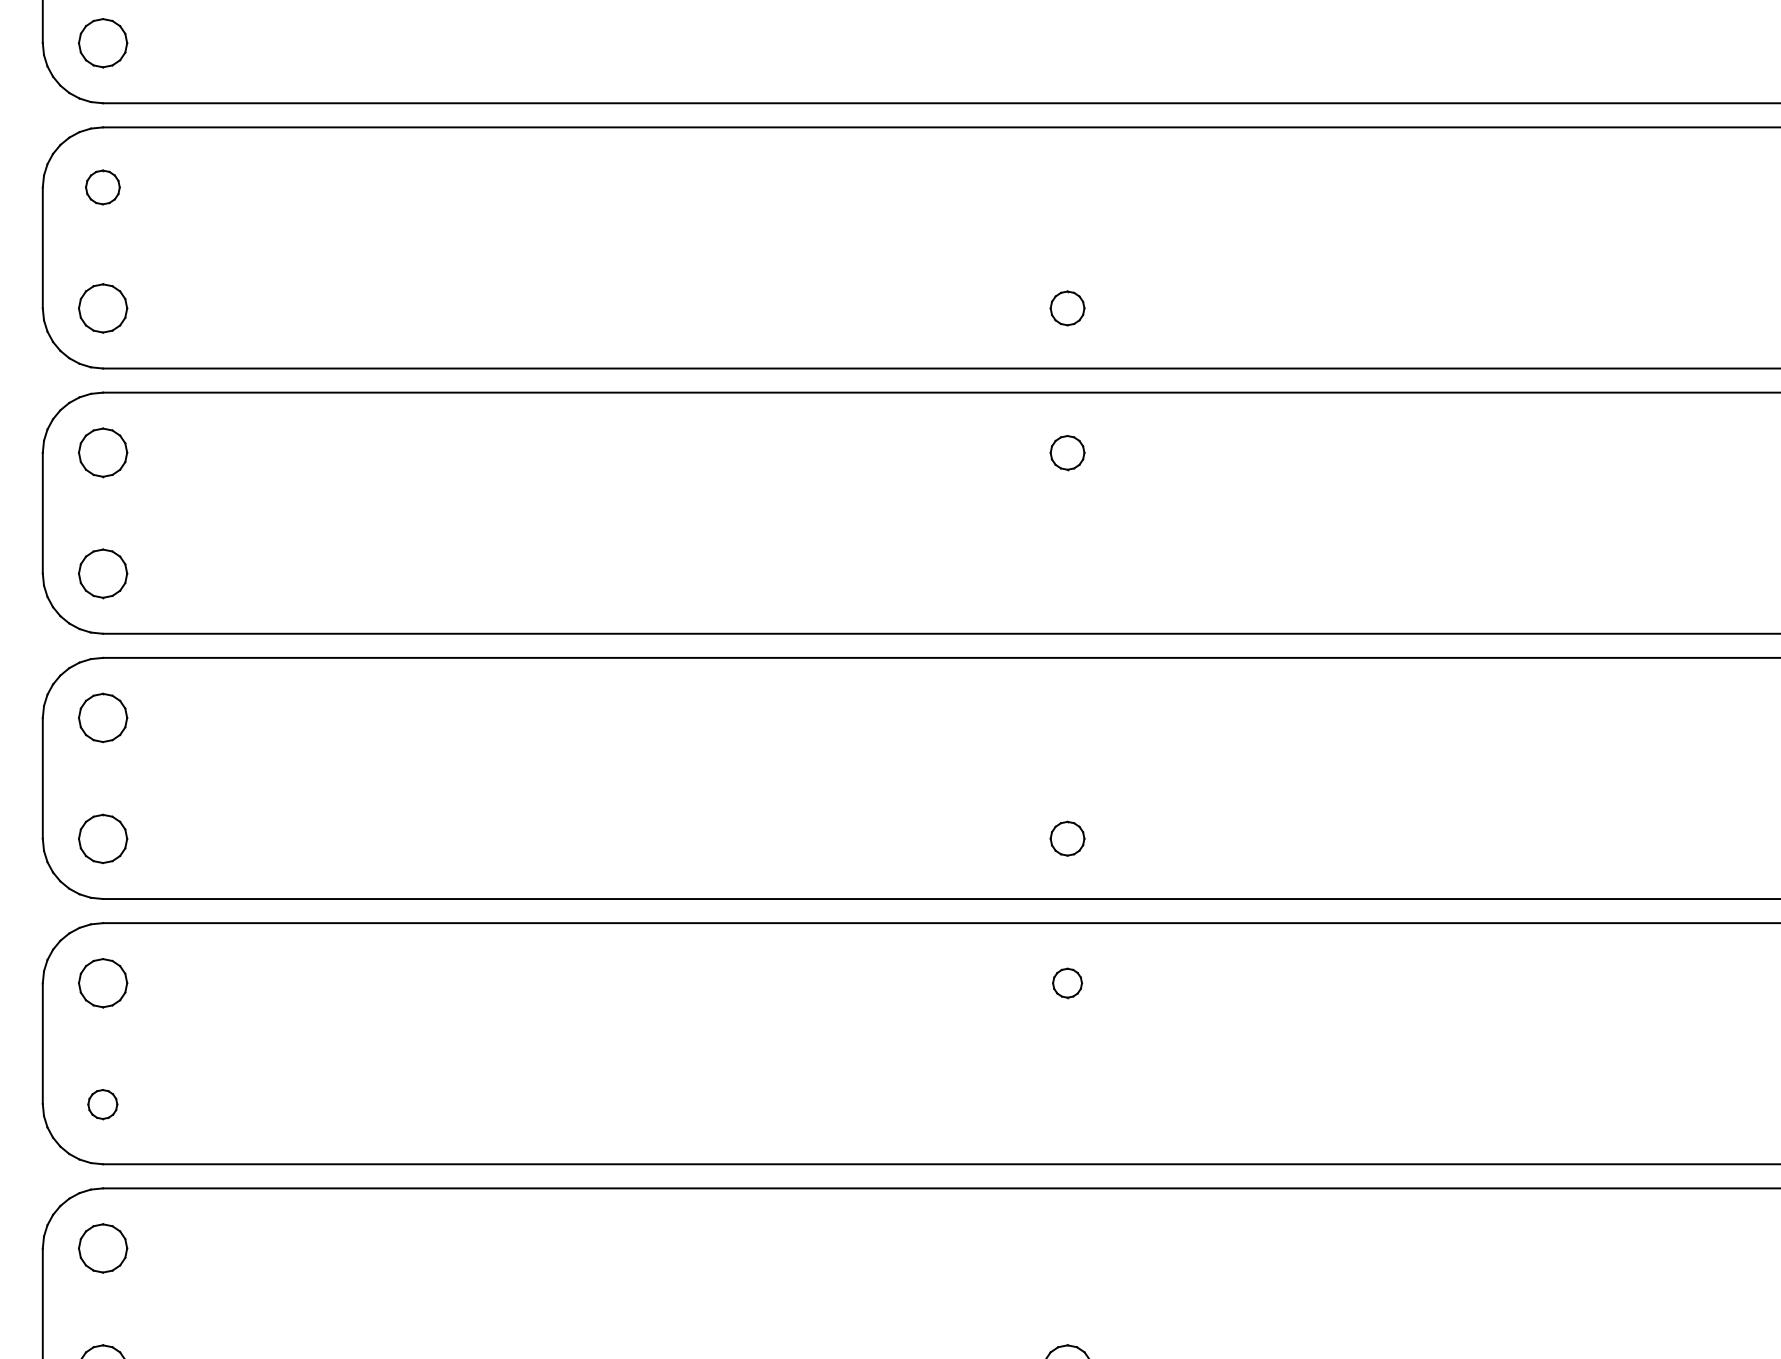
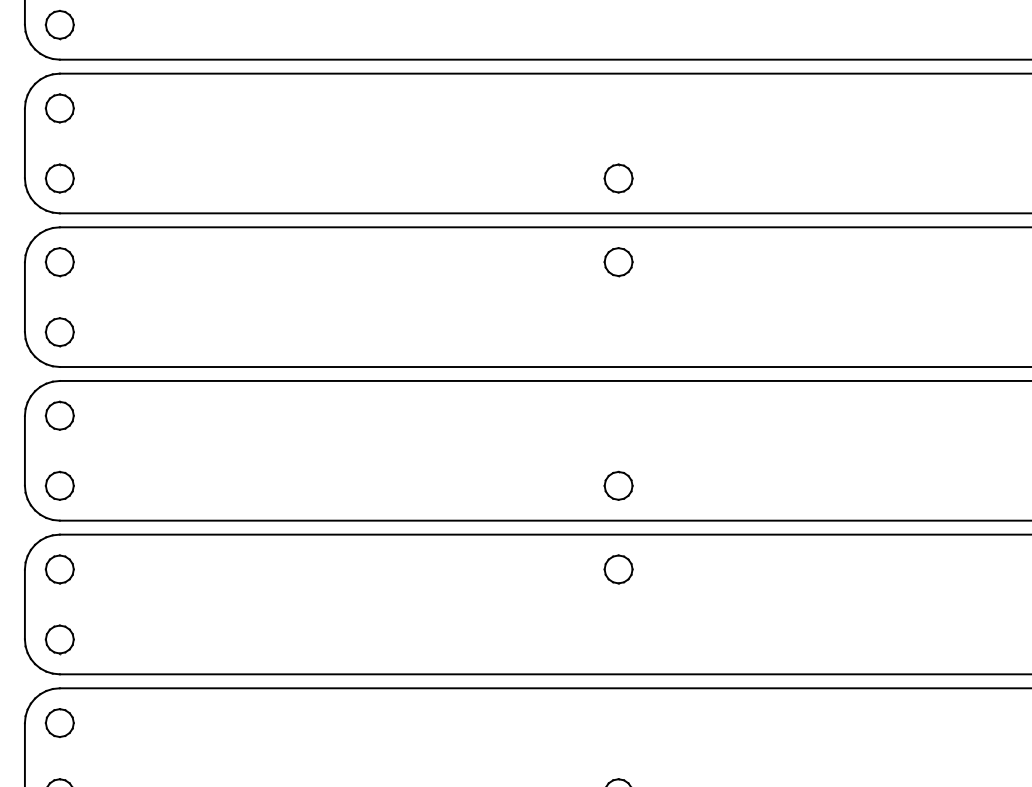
part: (102, 187) -> (59, 108), size x1.43
part: (1067, 308) -> (618, 178), size x1.43
part: (1067, 453) -> (618, 262), size x1.43
part: (1067, 838) -> (618, 485), size x1.43
part: (1067, 983) -> (618, 569), size x1.67
part: (102, 1104) -> (59, 639), size x1.67

